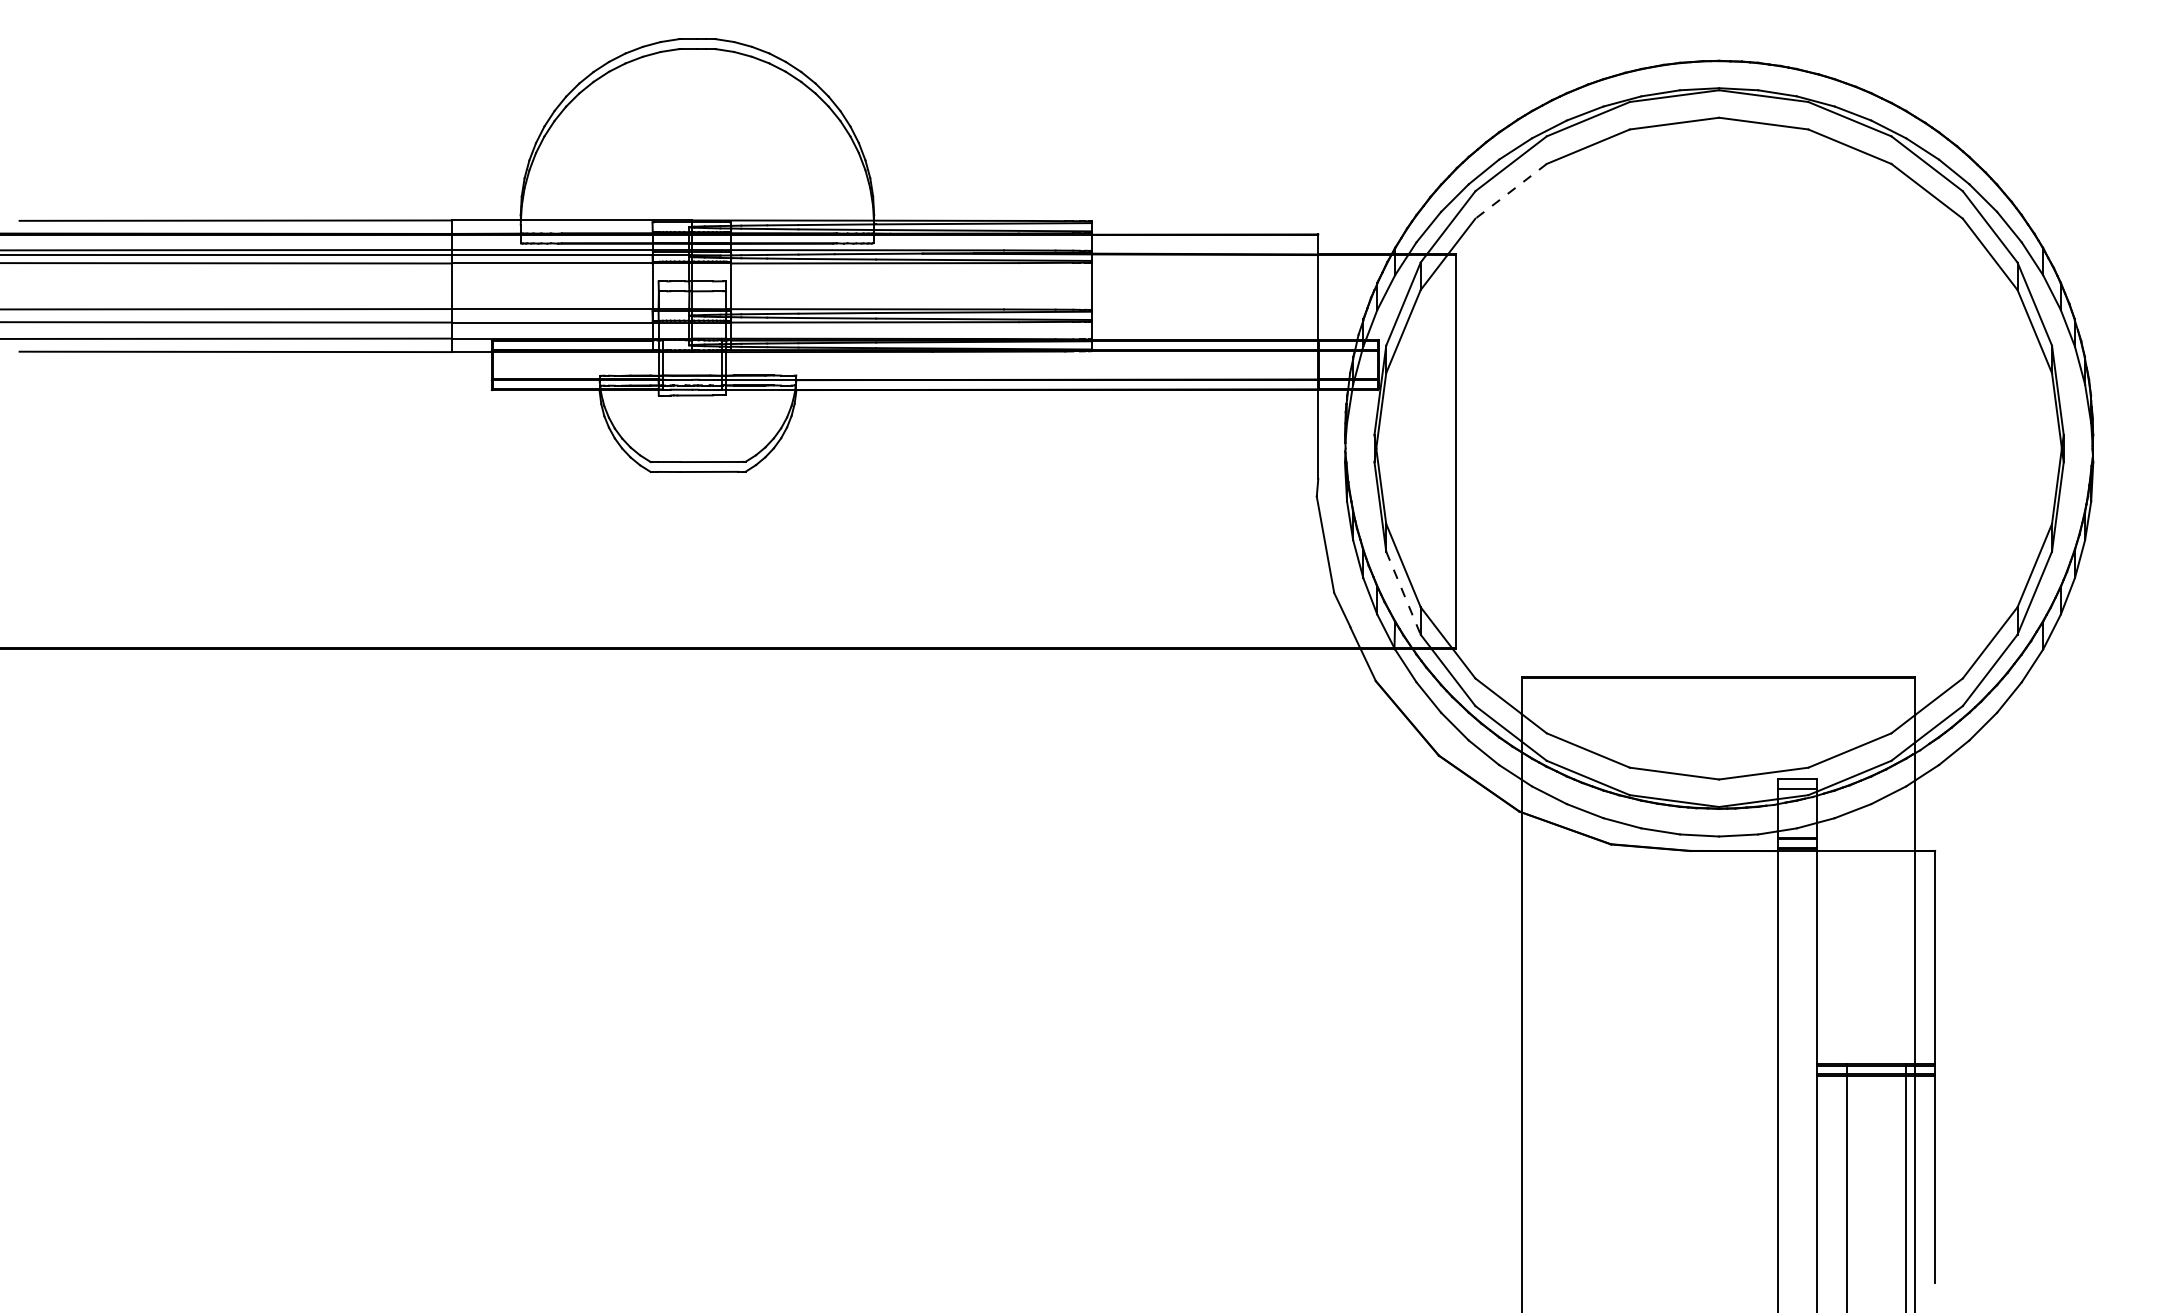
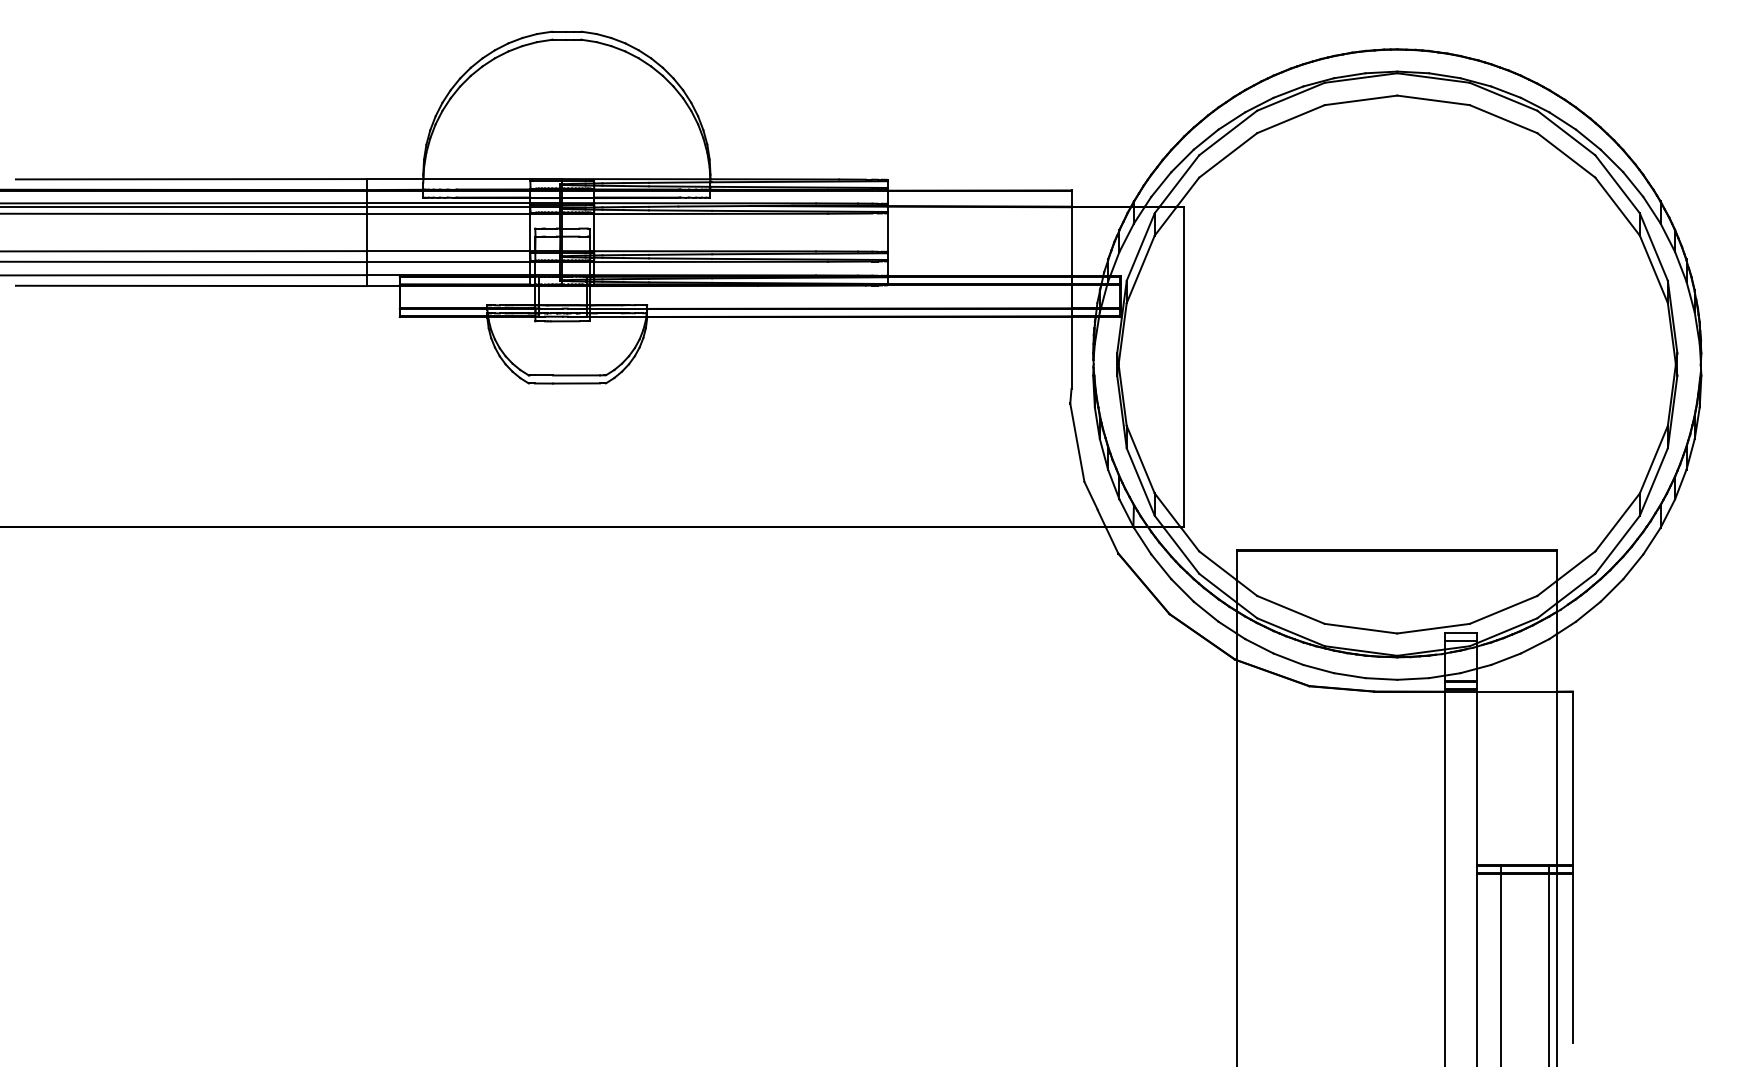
line: (1511, 191) -> (1228, 155), dashed -> solid
line: (1403, 593) -> (1140, 482), dashed -> solid

